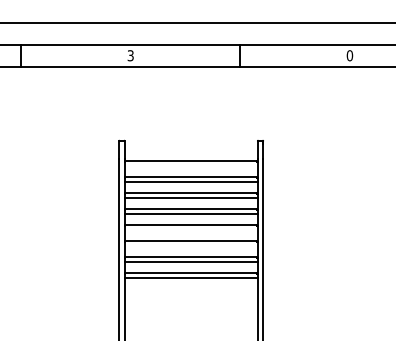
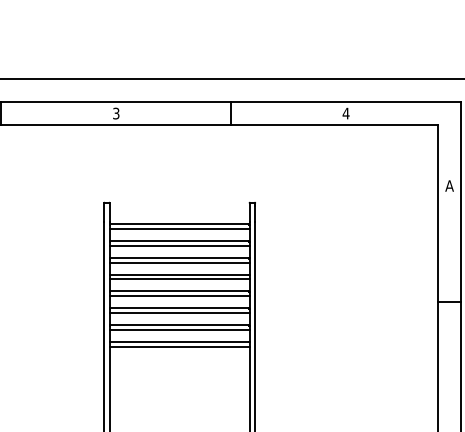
text: (349, 55) -> (345, 113), 0 -> 4
line: (191, 166) -> (179, 229), added
line: (191, 230) -> (179, 296), added
line: (191, 245) -> (179, 312), added

